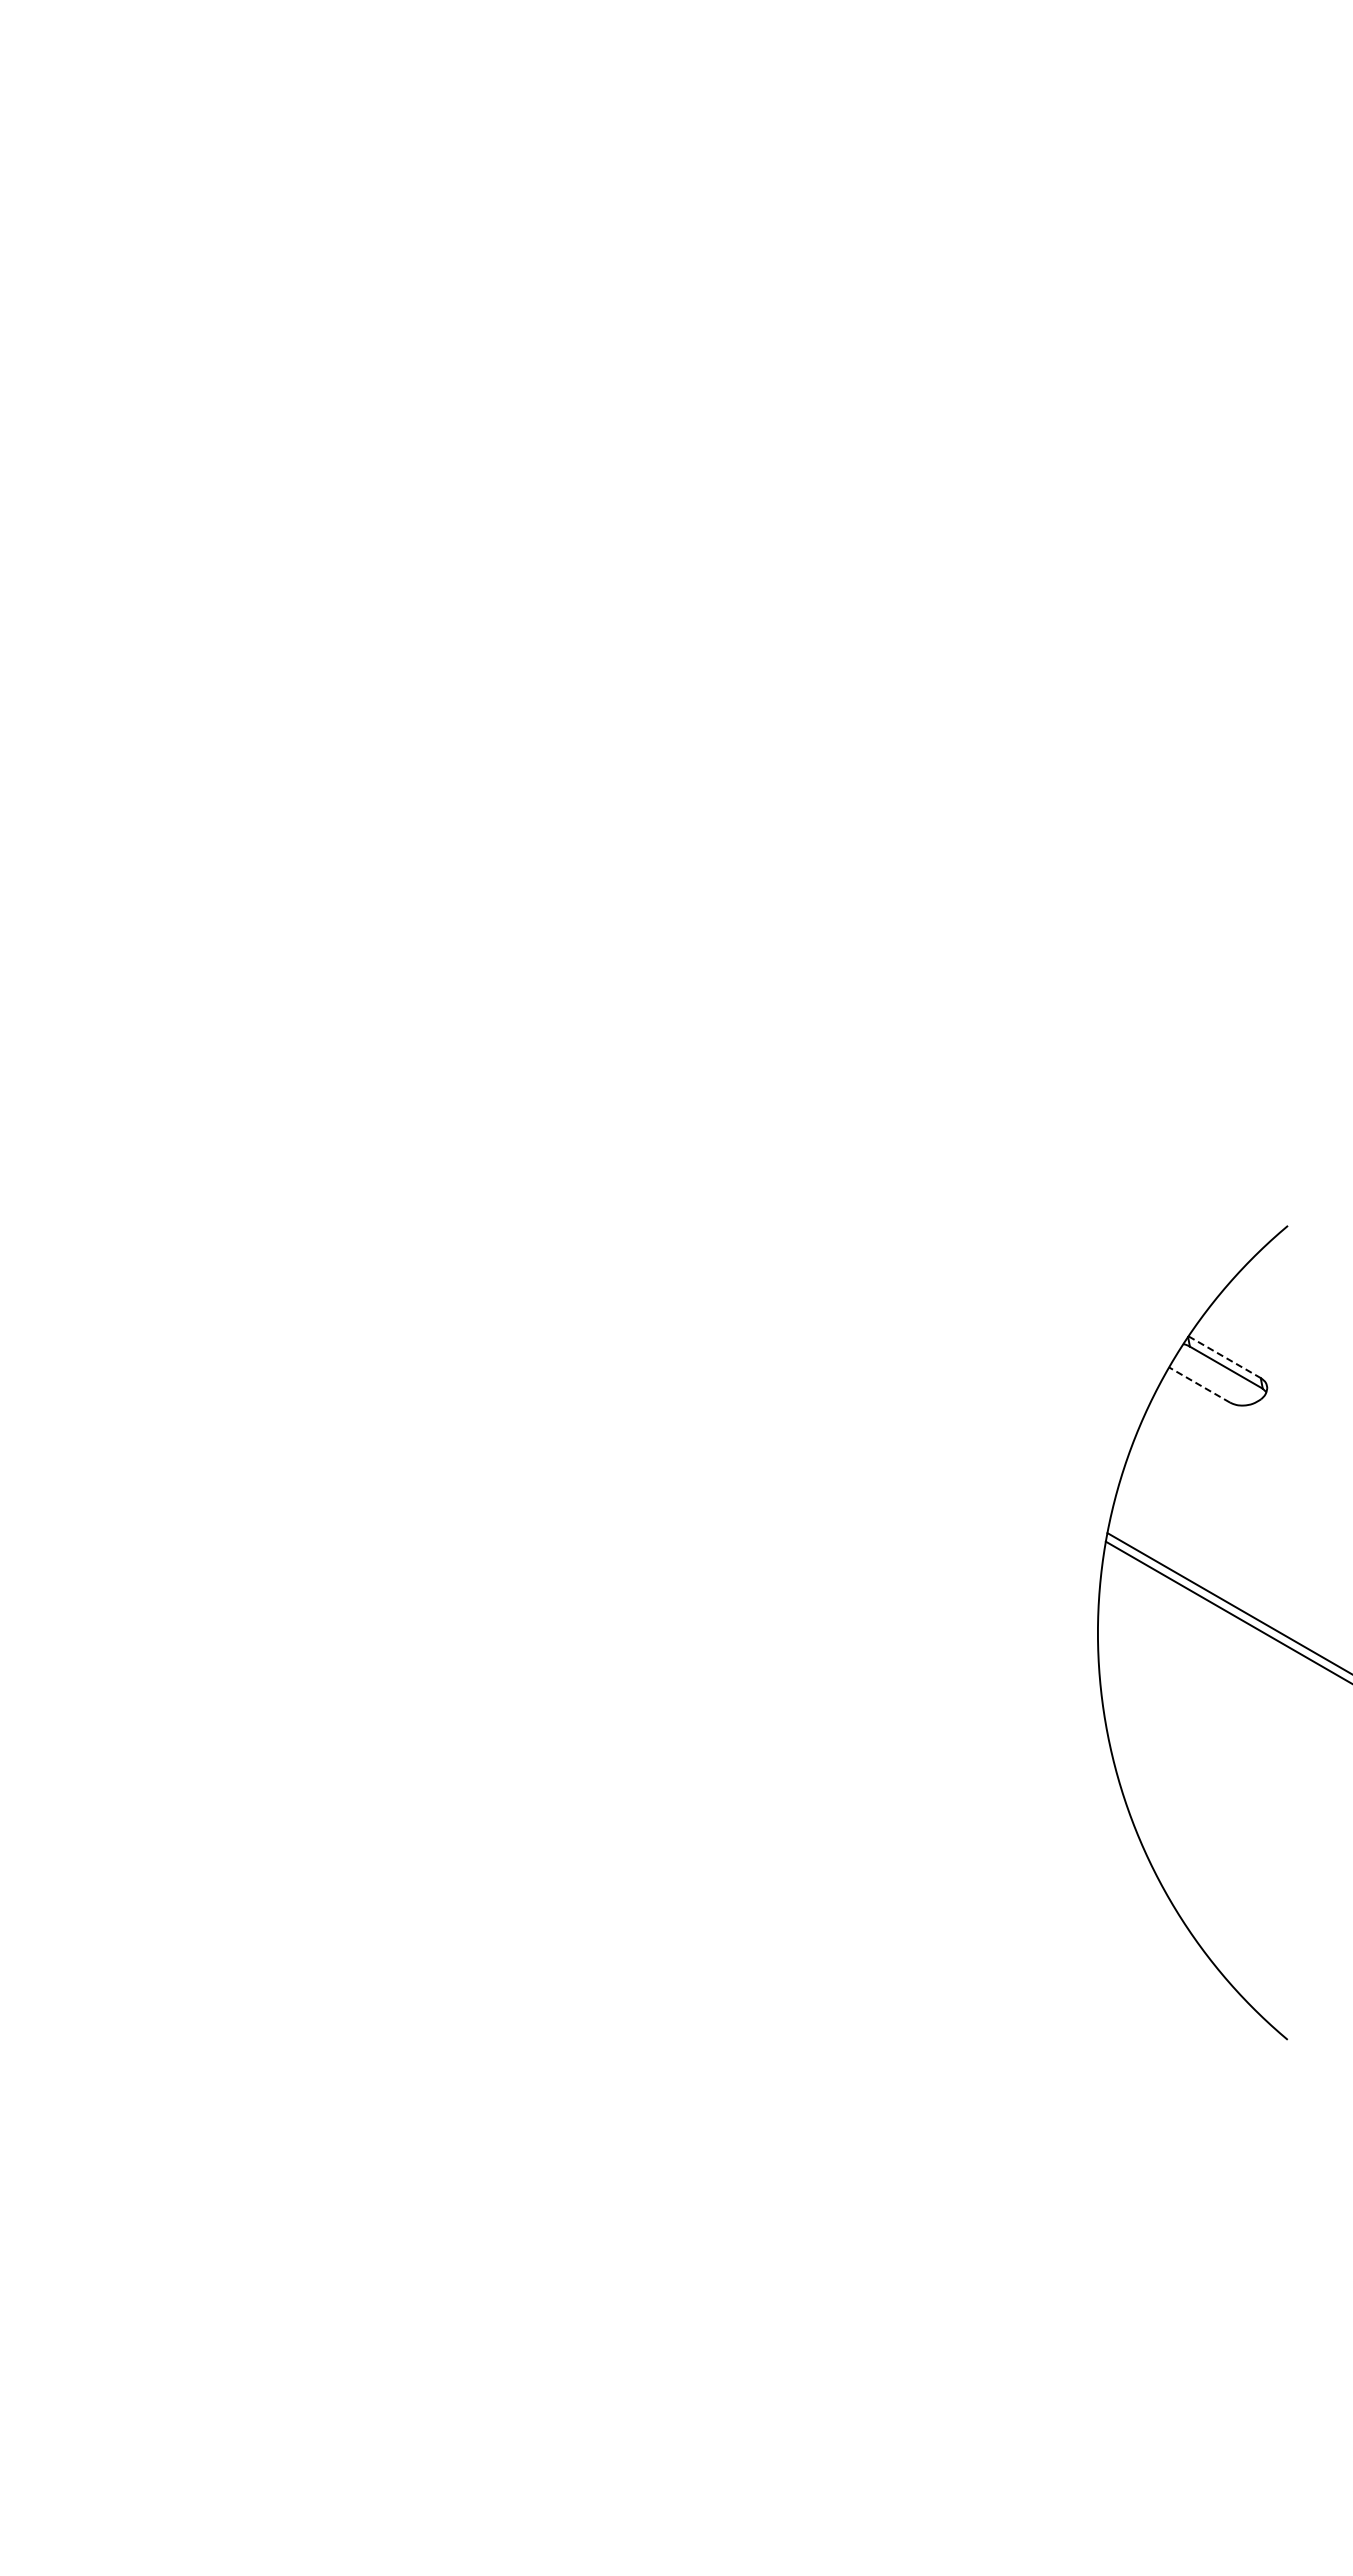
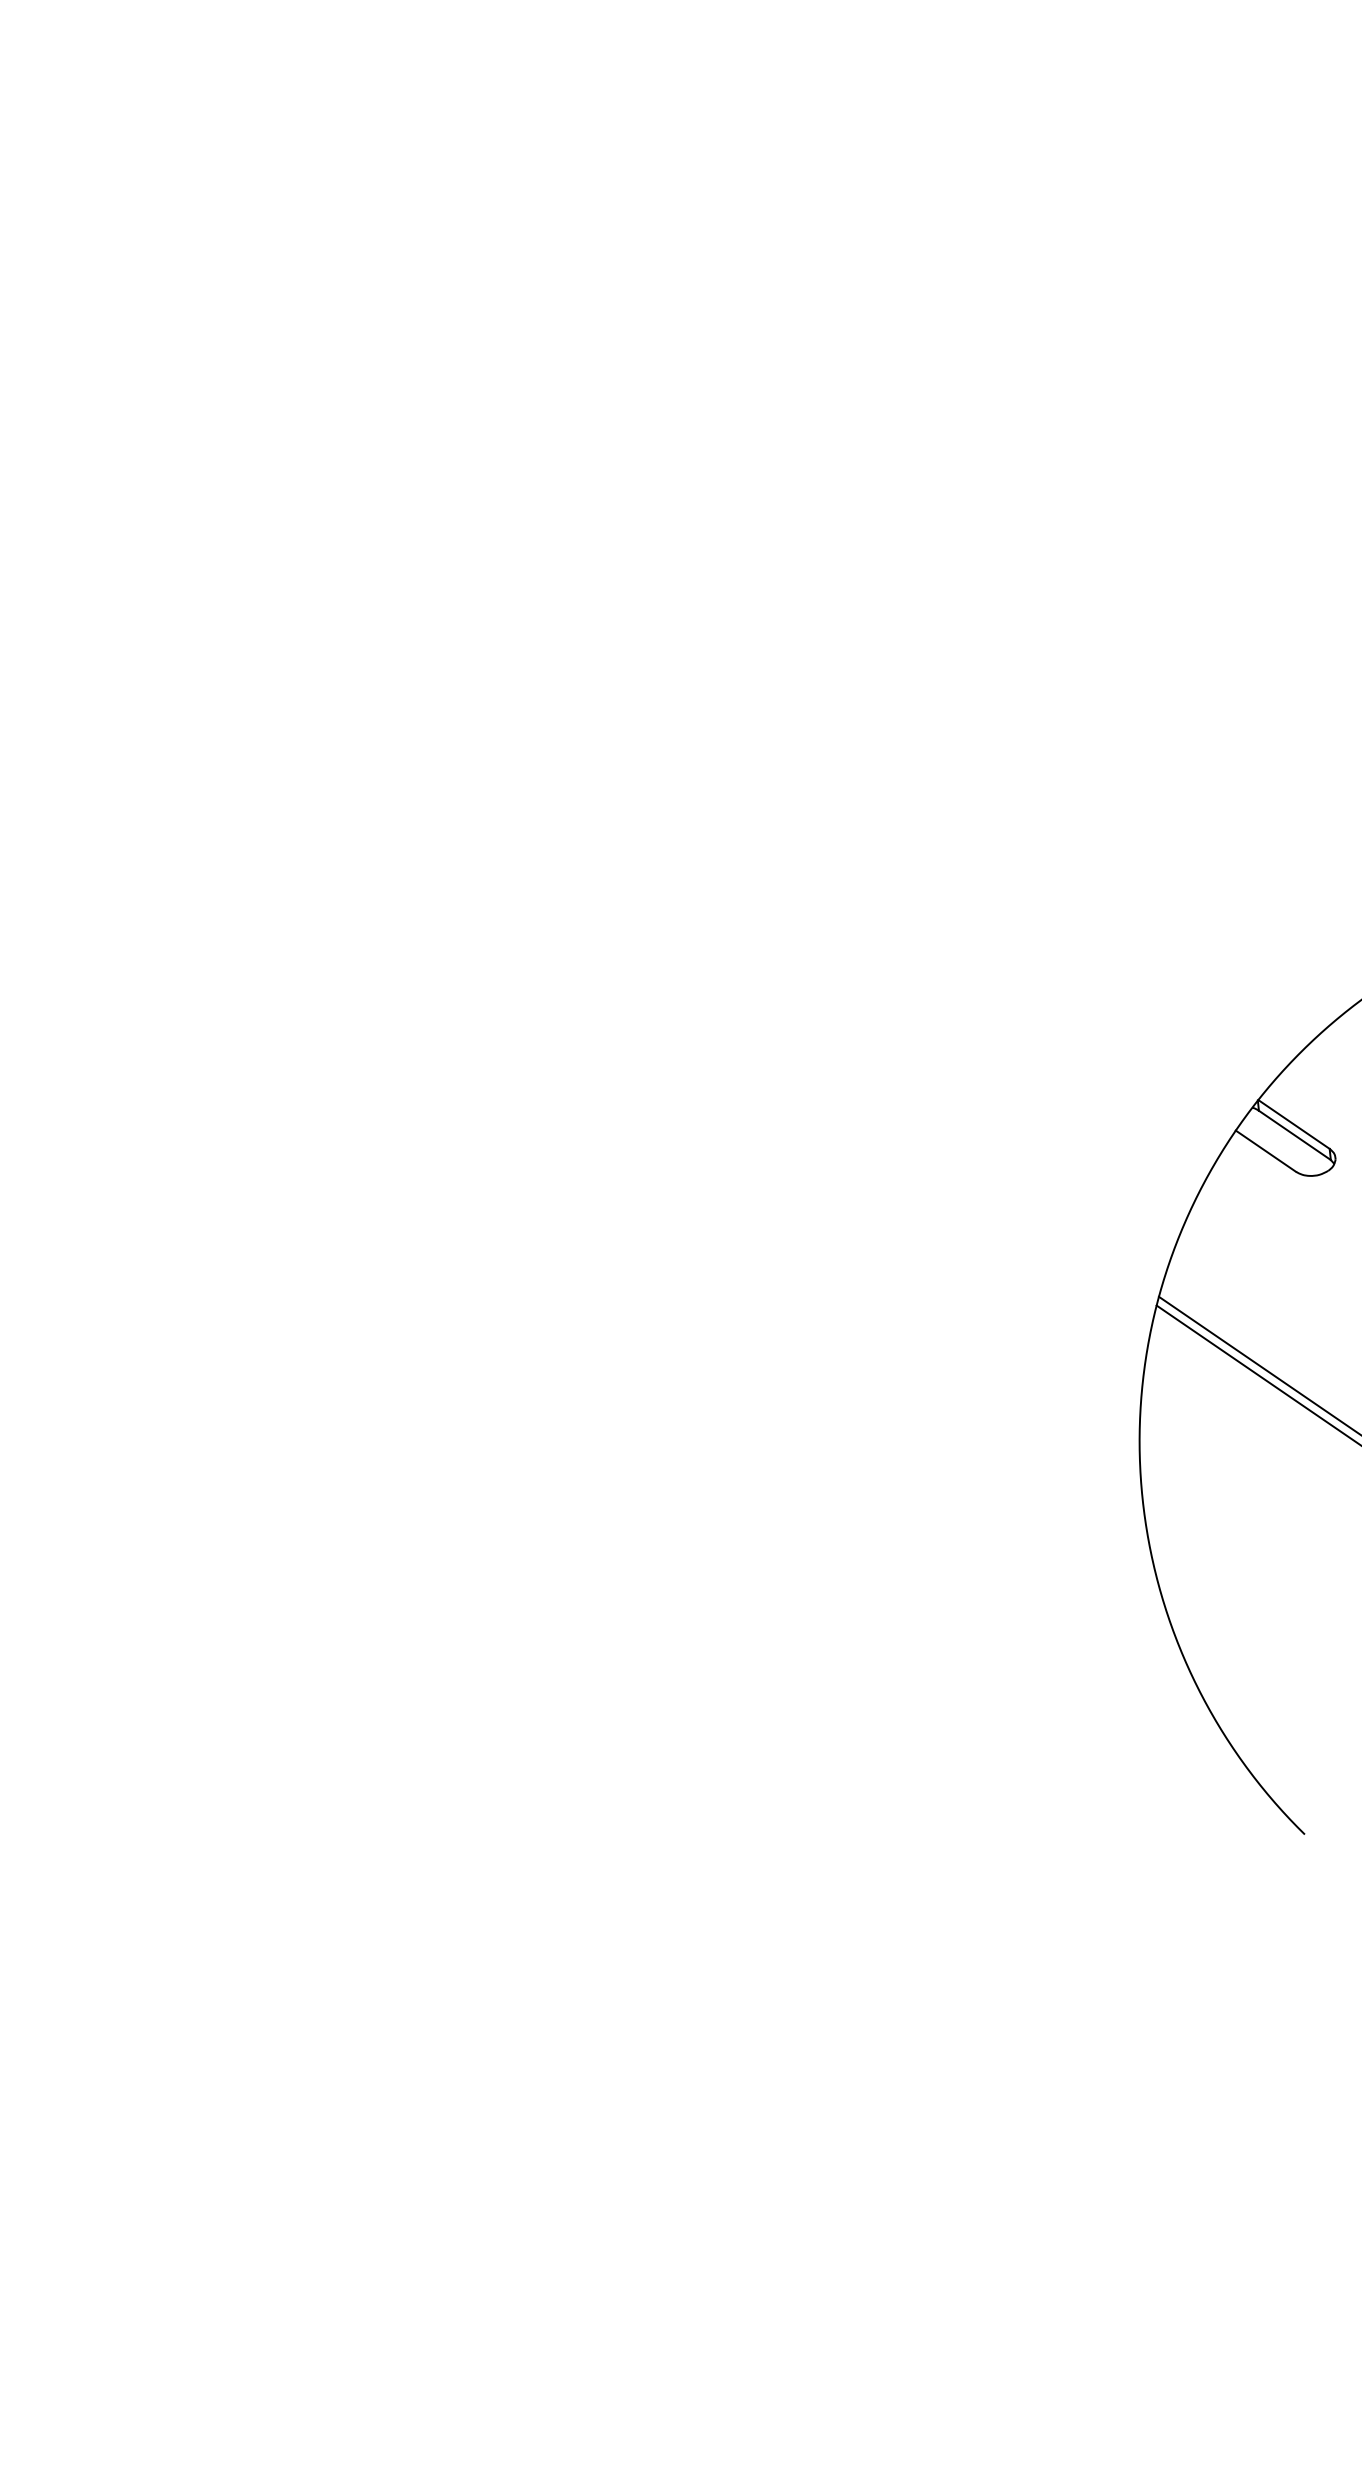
line: (1224, 1357) -> (1293, 1124), dashed -> solid
line: (1199, 1384) -> (1265, 1150), dashed -> solid

